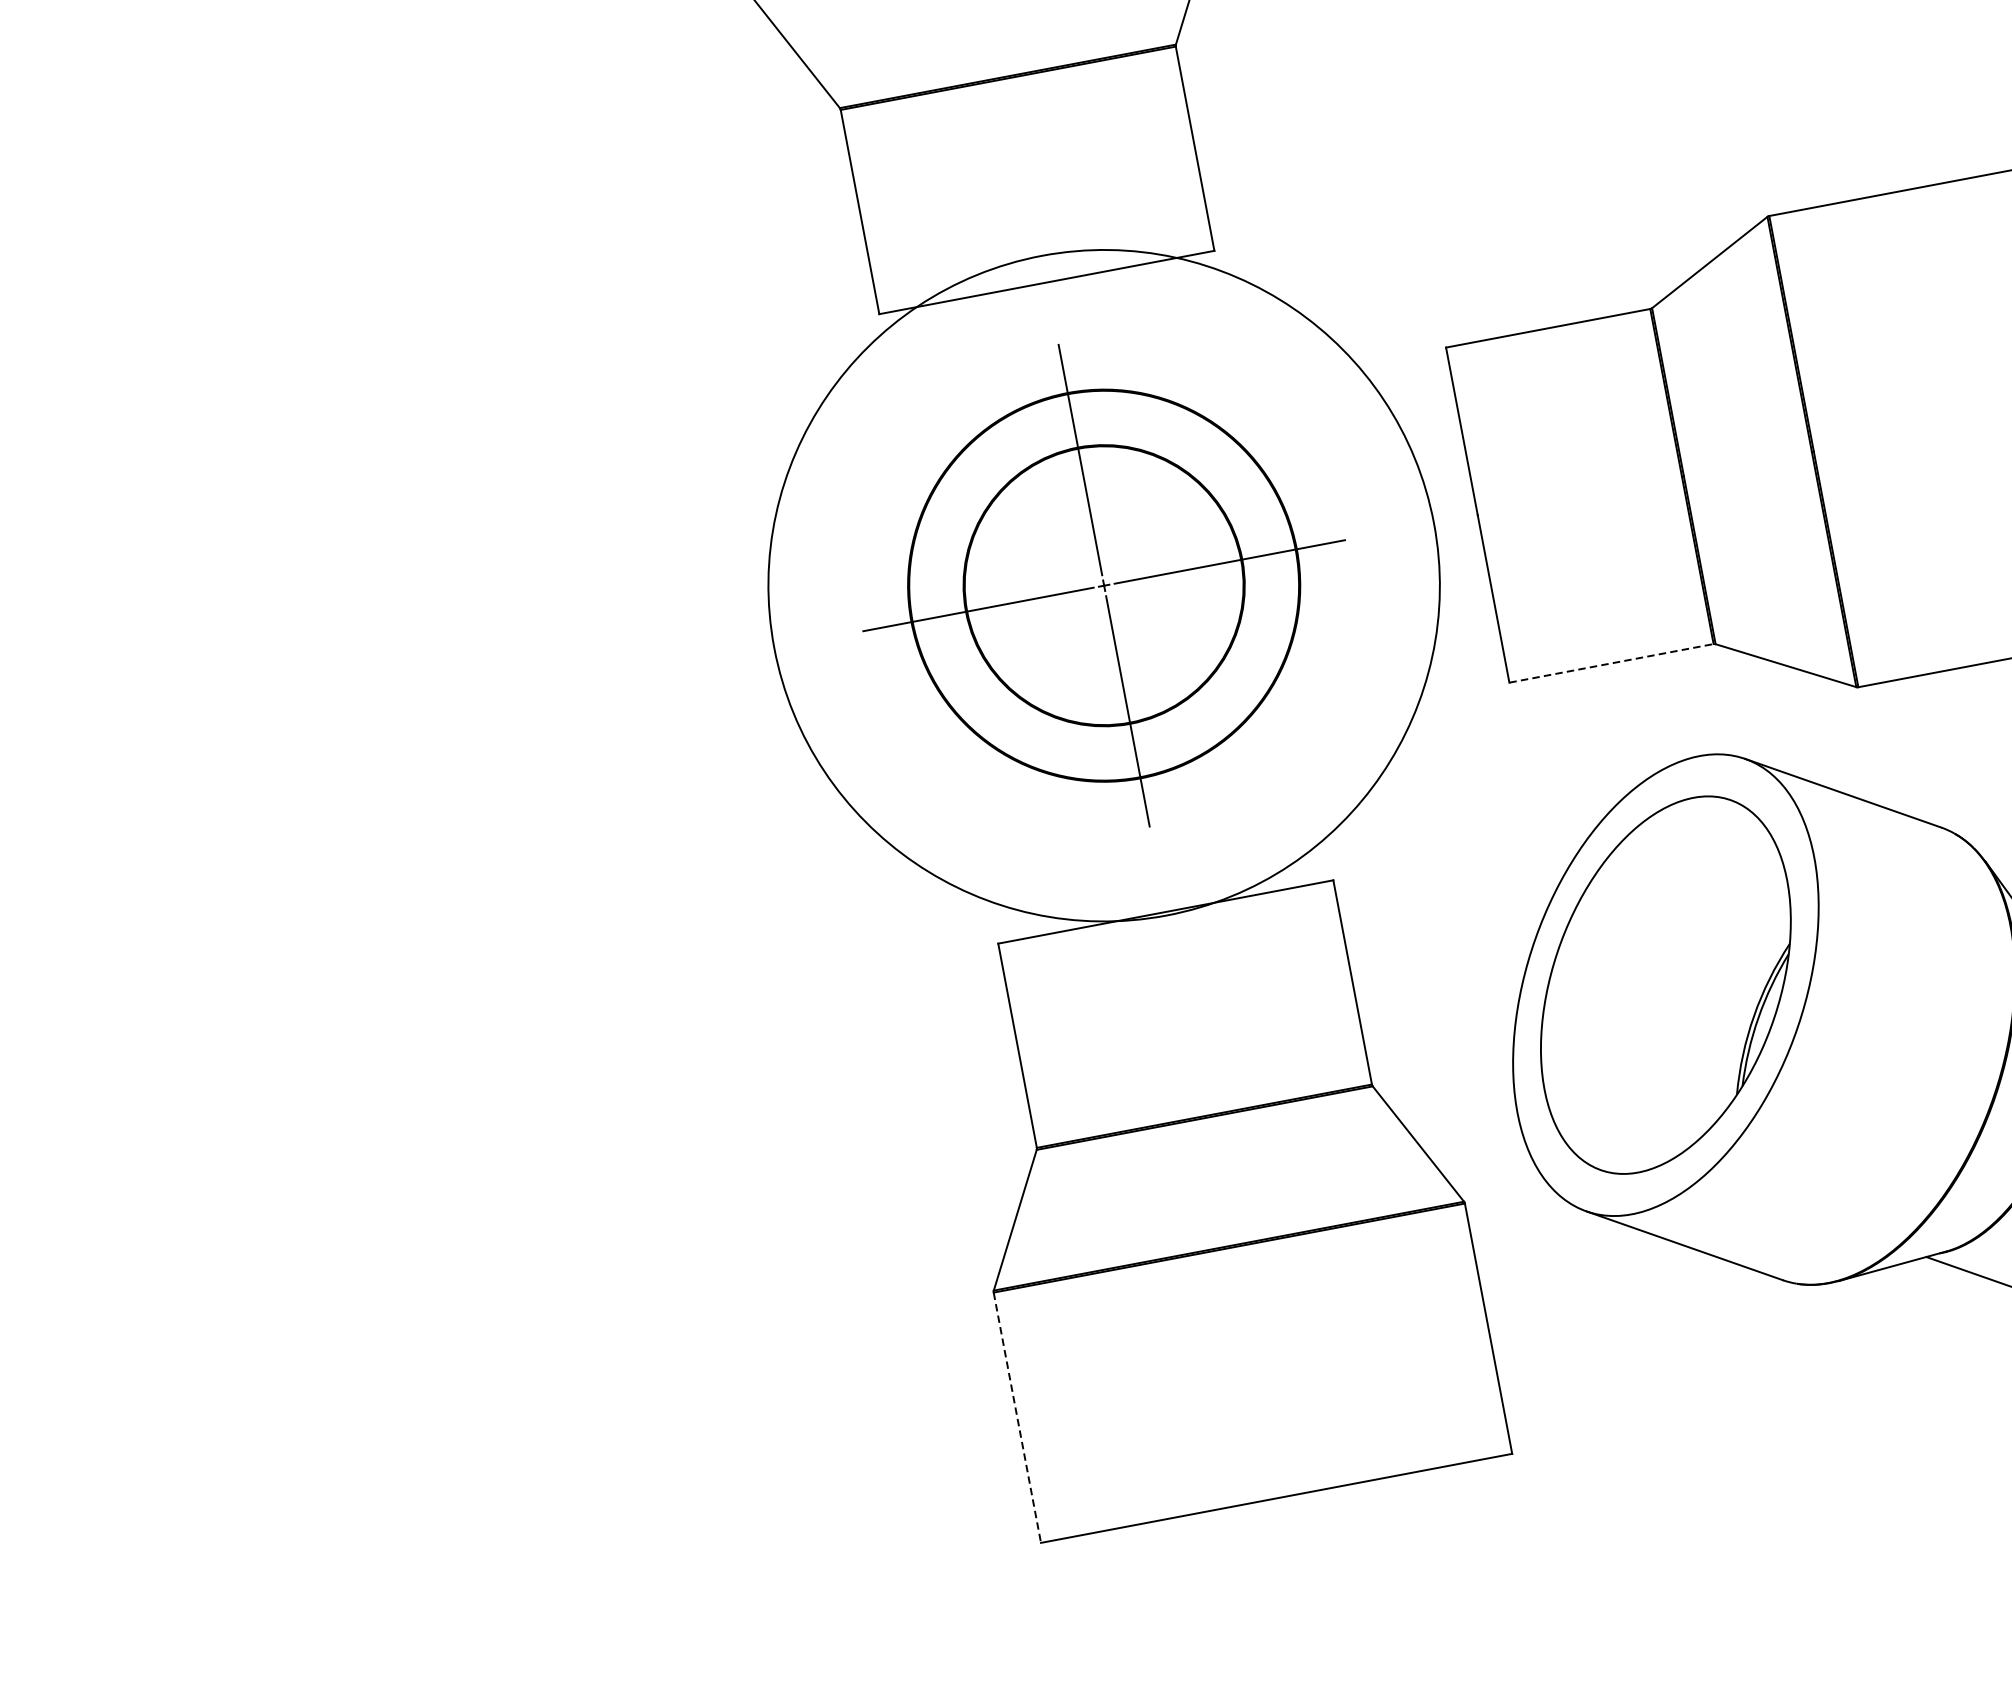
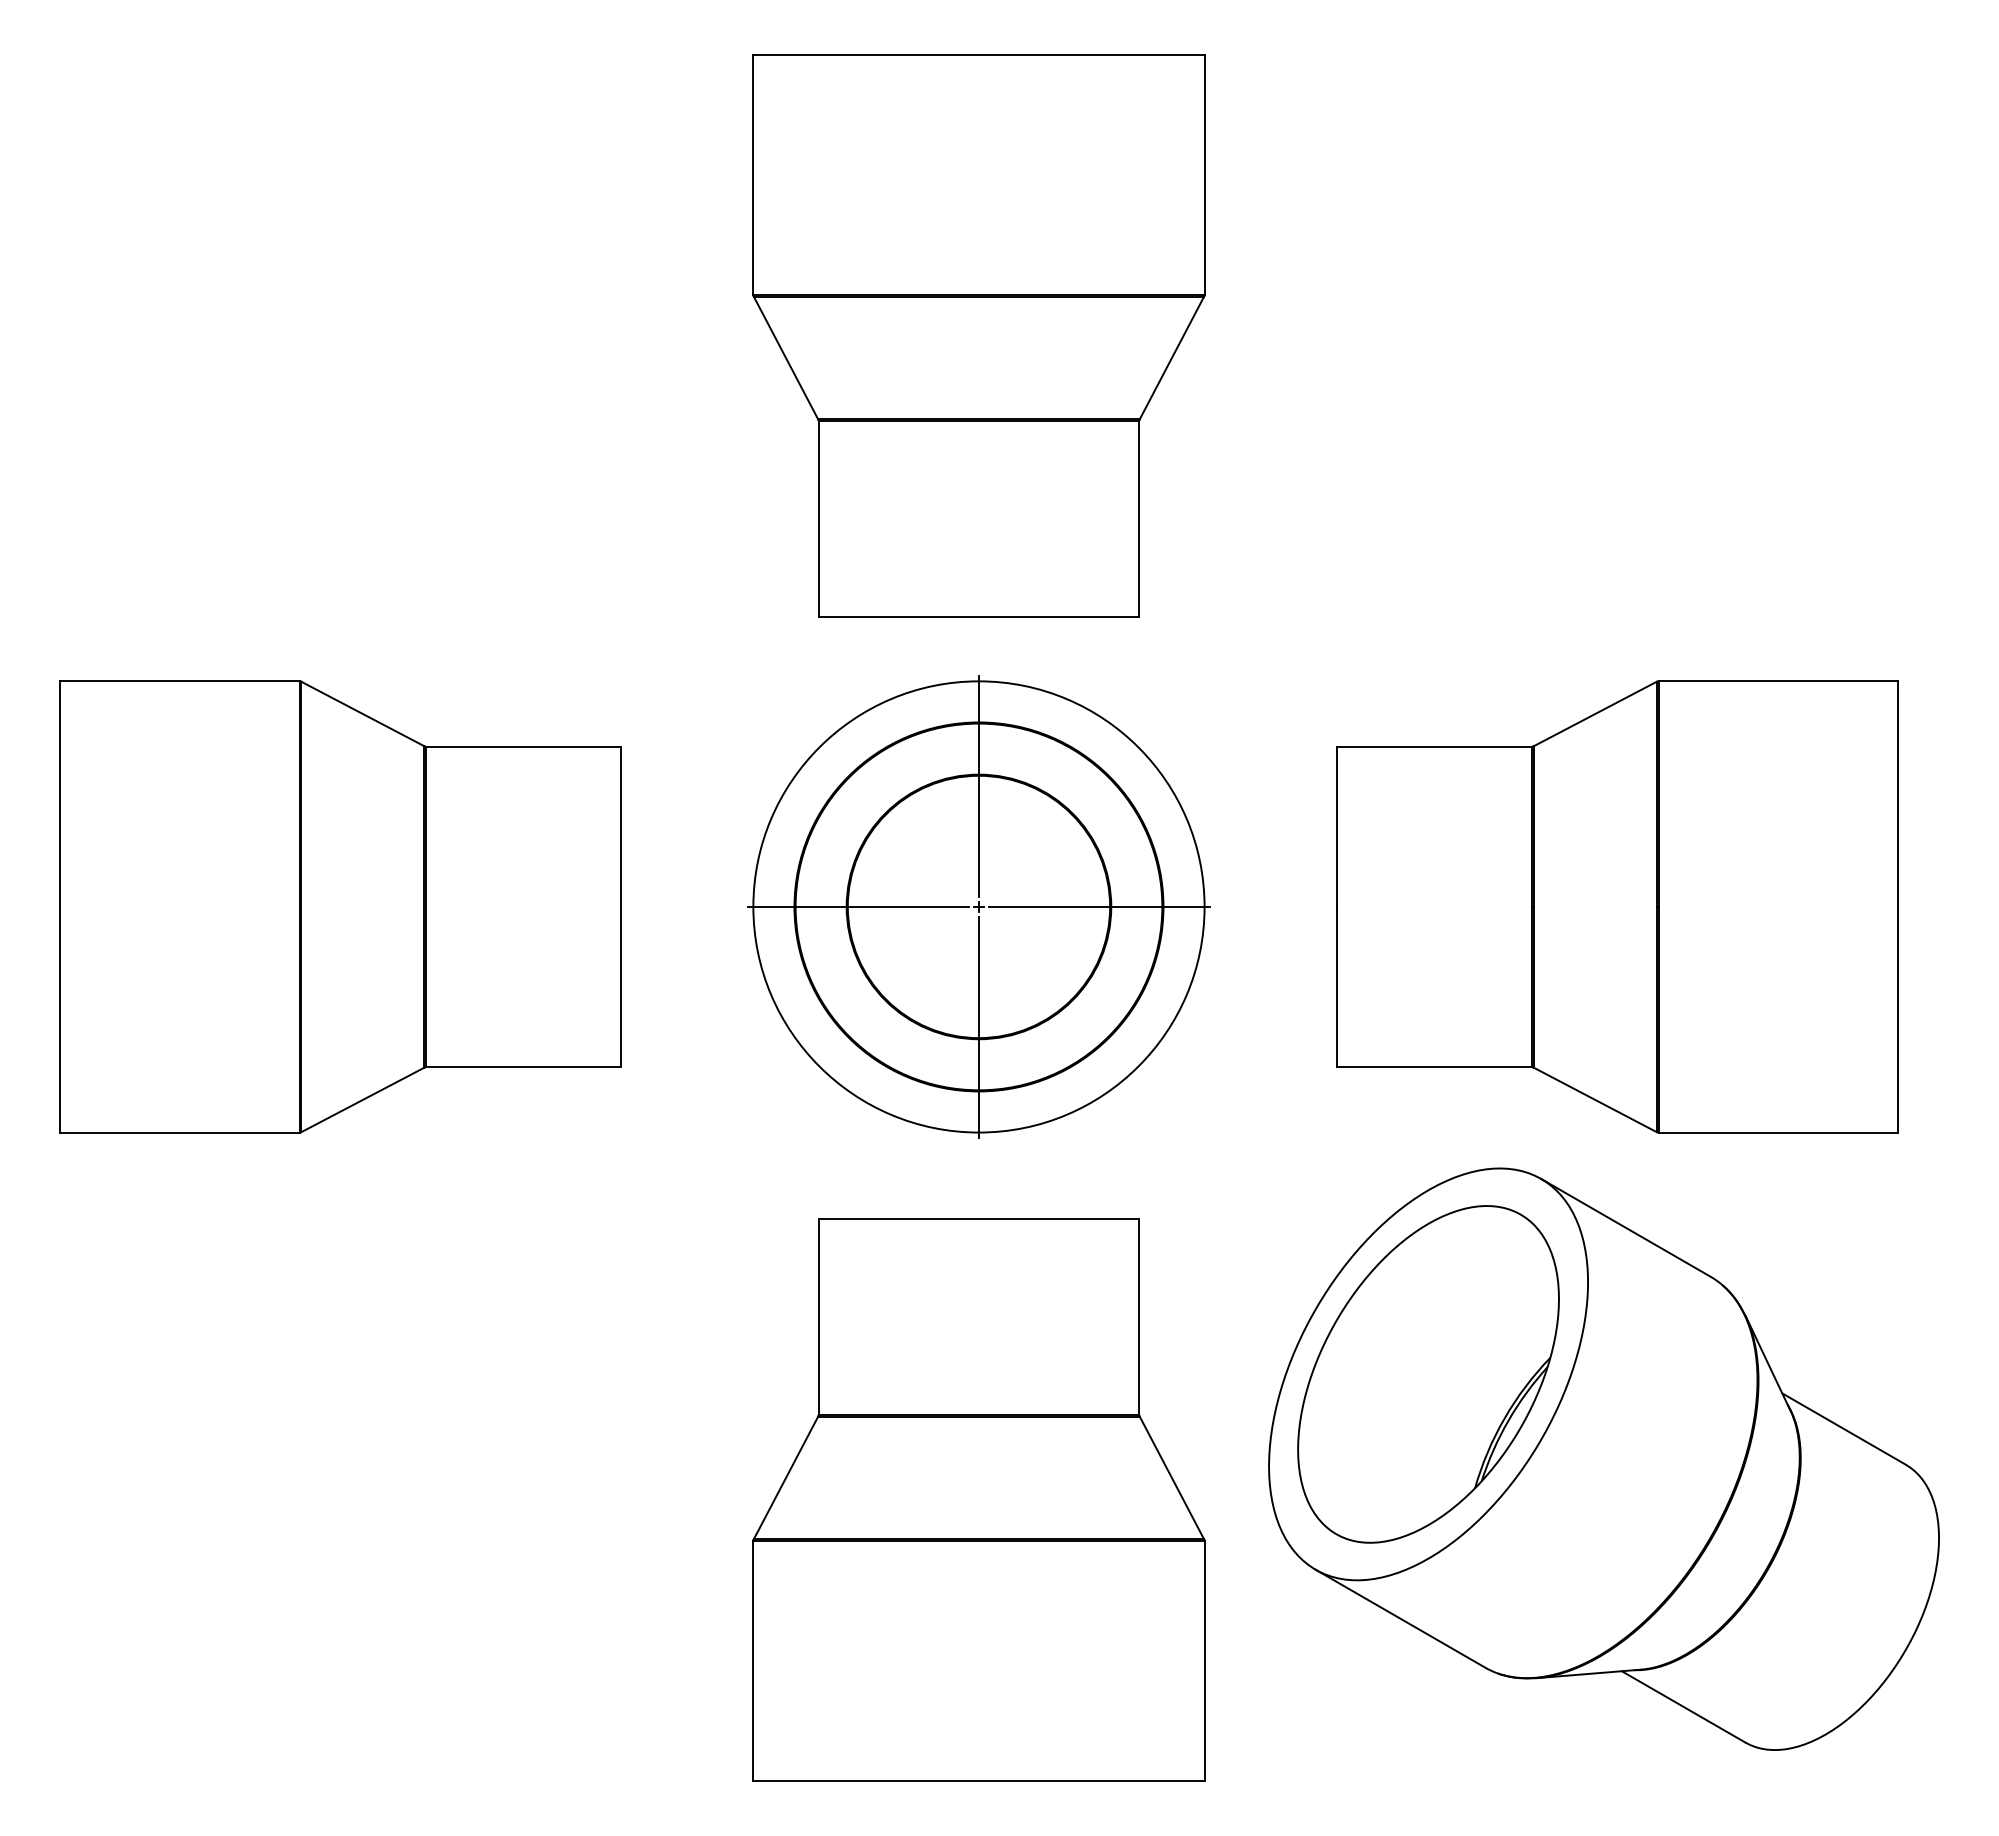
circle: (1103, 585) -> (978, 906), size x0.71
line: (1611, 663) -> (1434, 1067), dashed -> solid
part: (437, 711) -> (340, 906), added
line: (1017, 1418) -> (753, 1661), dashed -> solid

